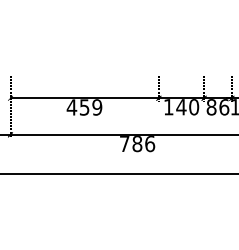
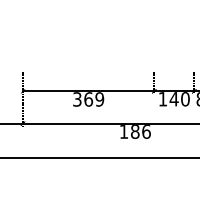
text: (77, 107) -> (82, 99), 459 -> 369
text: (124, 143) -> (123, 131), 786 -> 186

